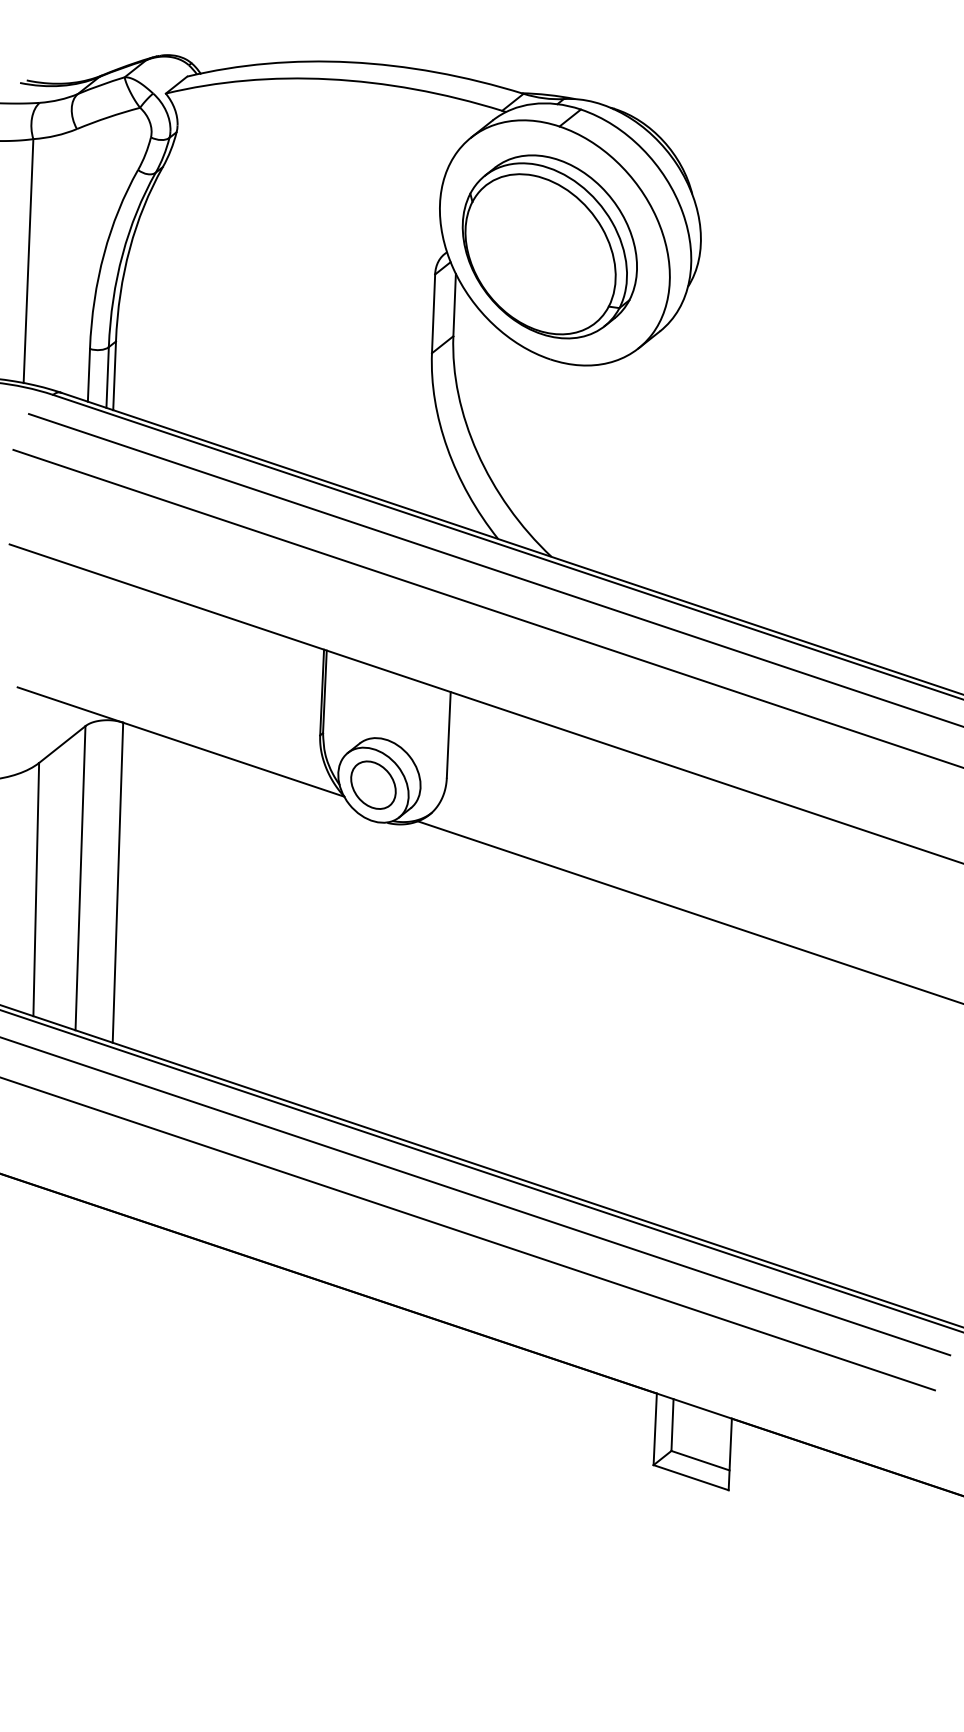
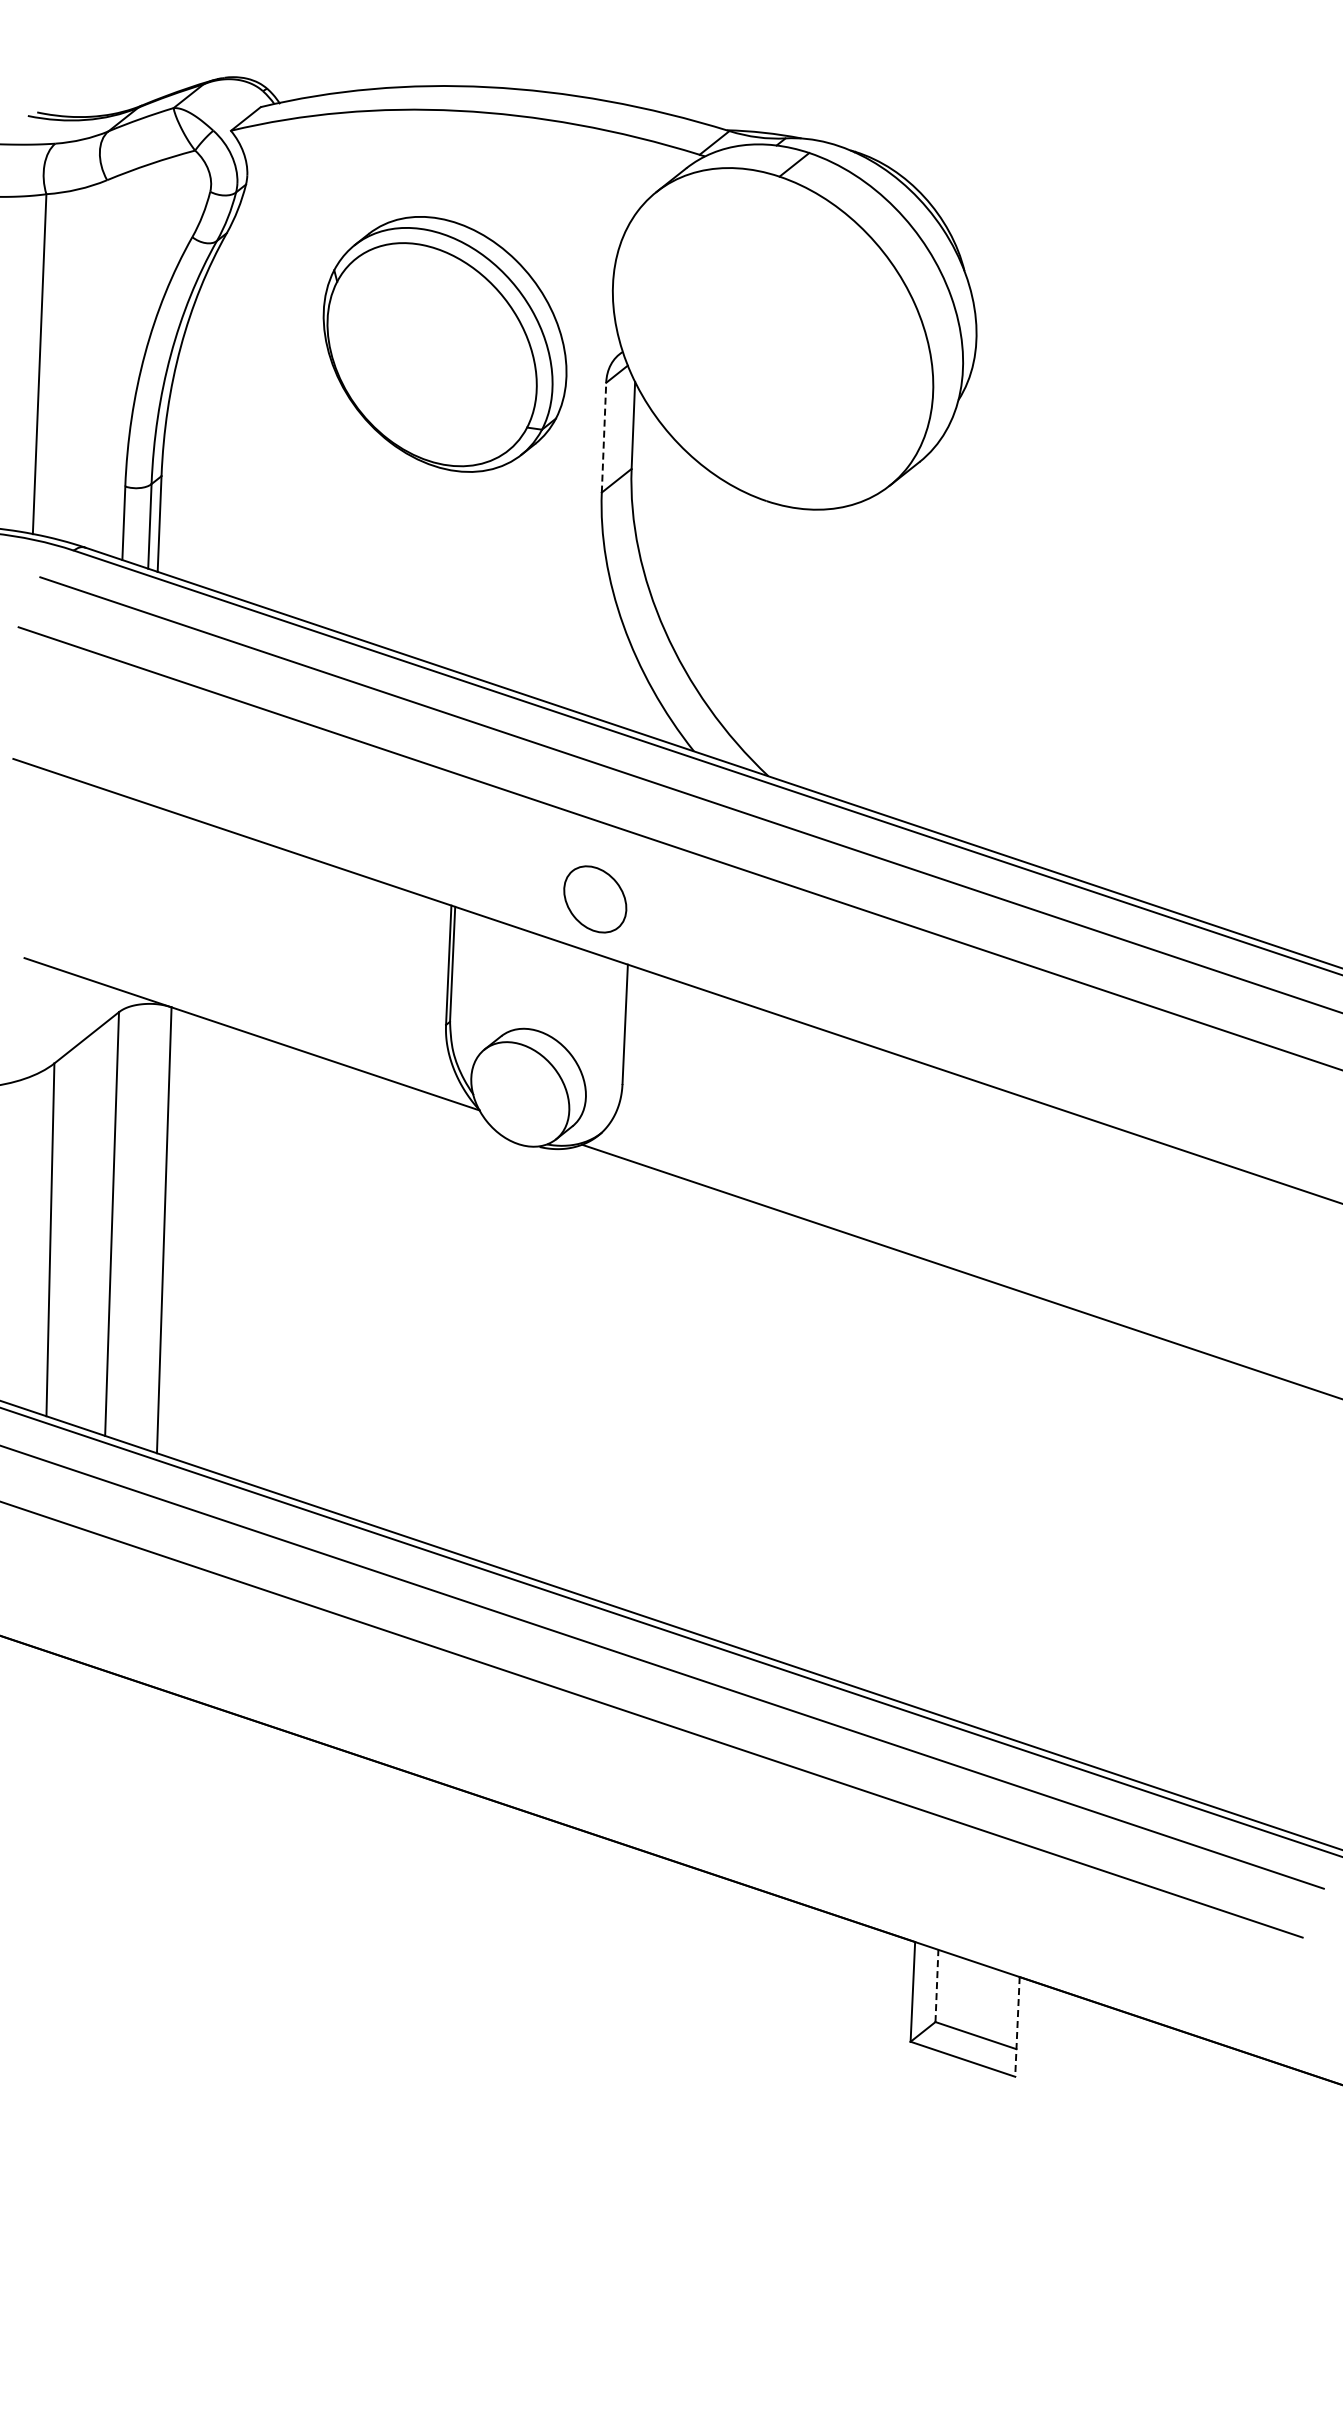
part: (549, 246) -> (444, 344), moved
line: (433, 313) -> (604, 437), solid -> dashed
part: (373, 785) -> (595, 899), moved
line: (672, 1424) -> (936, 1985), solid -> dashed
line: (730, 1454) -> (1017, 2026), solid -> dashed

